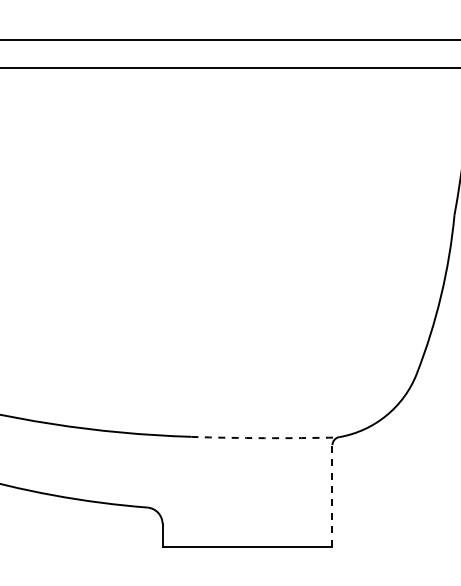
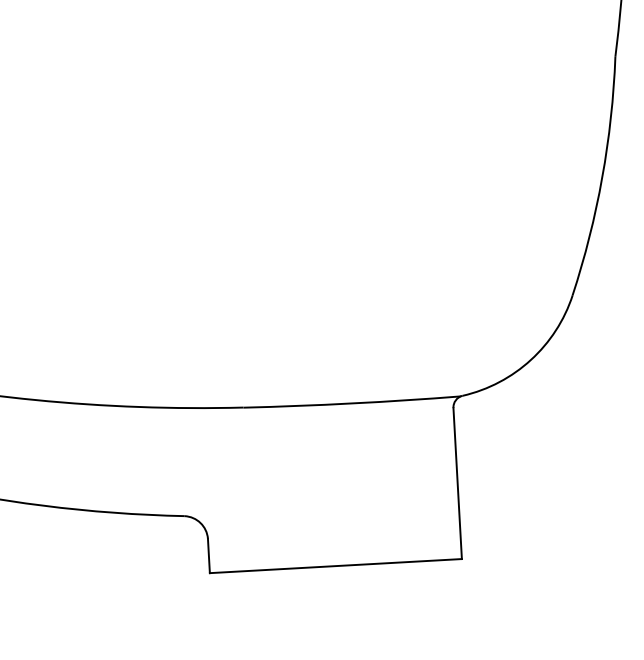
arc: (264, 438) -> (352, 403), dashed -> solid
line: (332, 495) -> (457, 482), dashed -> solid

